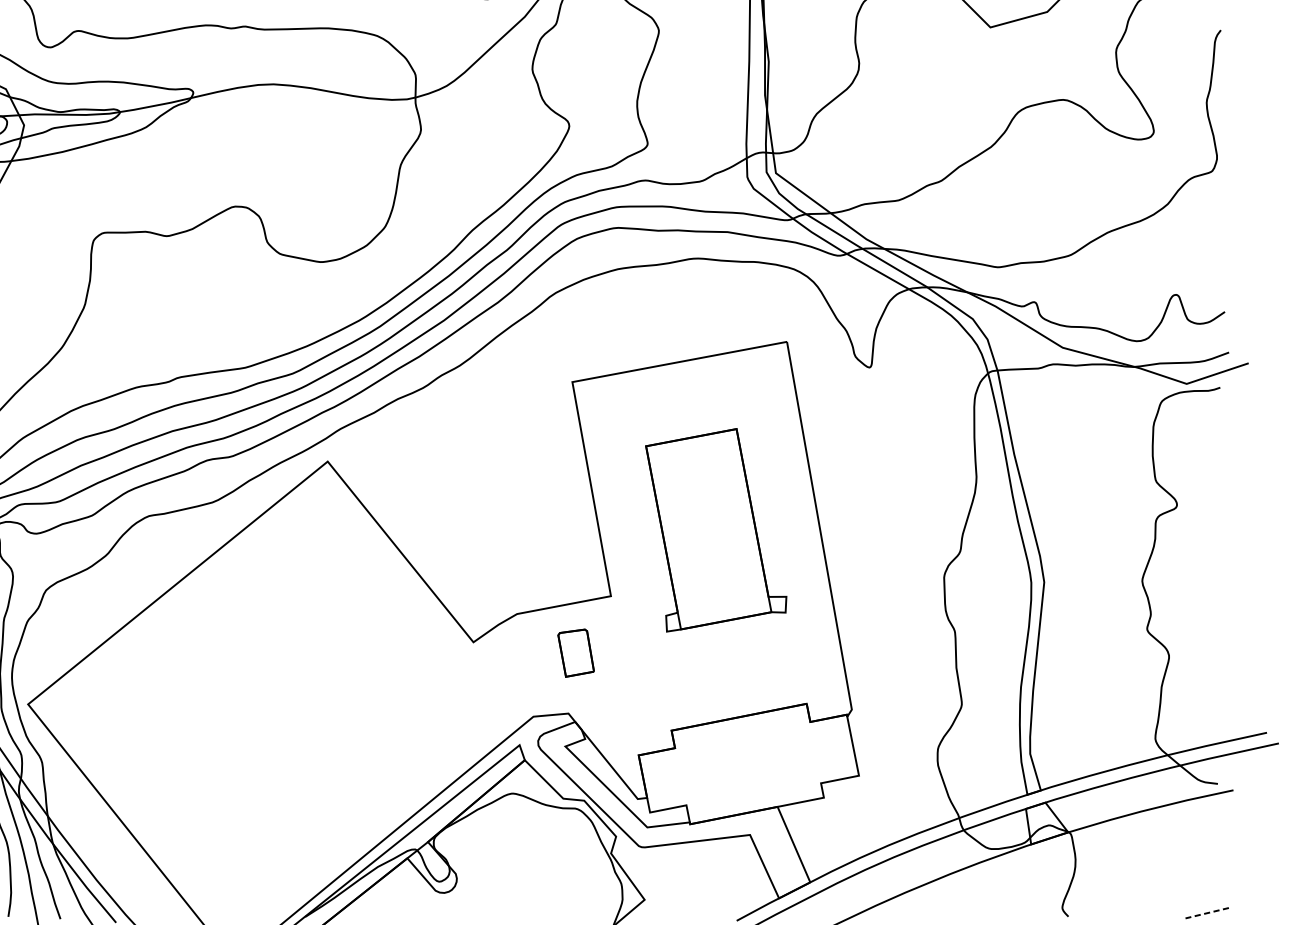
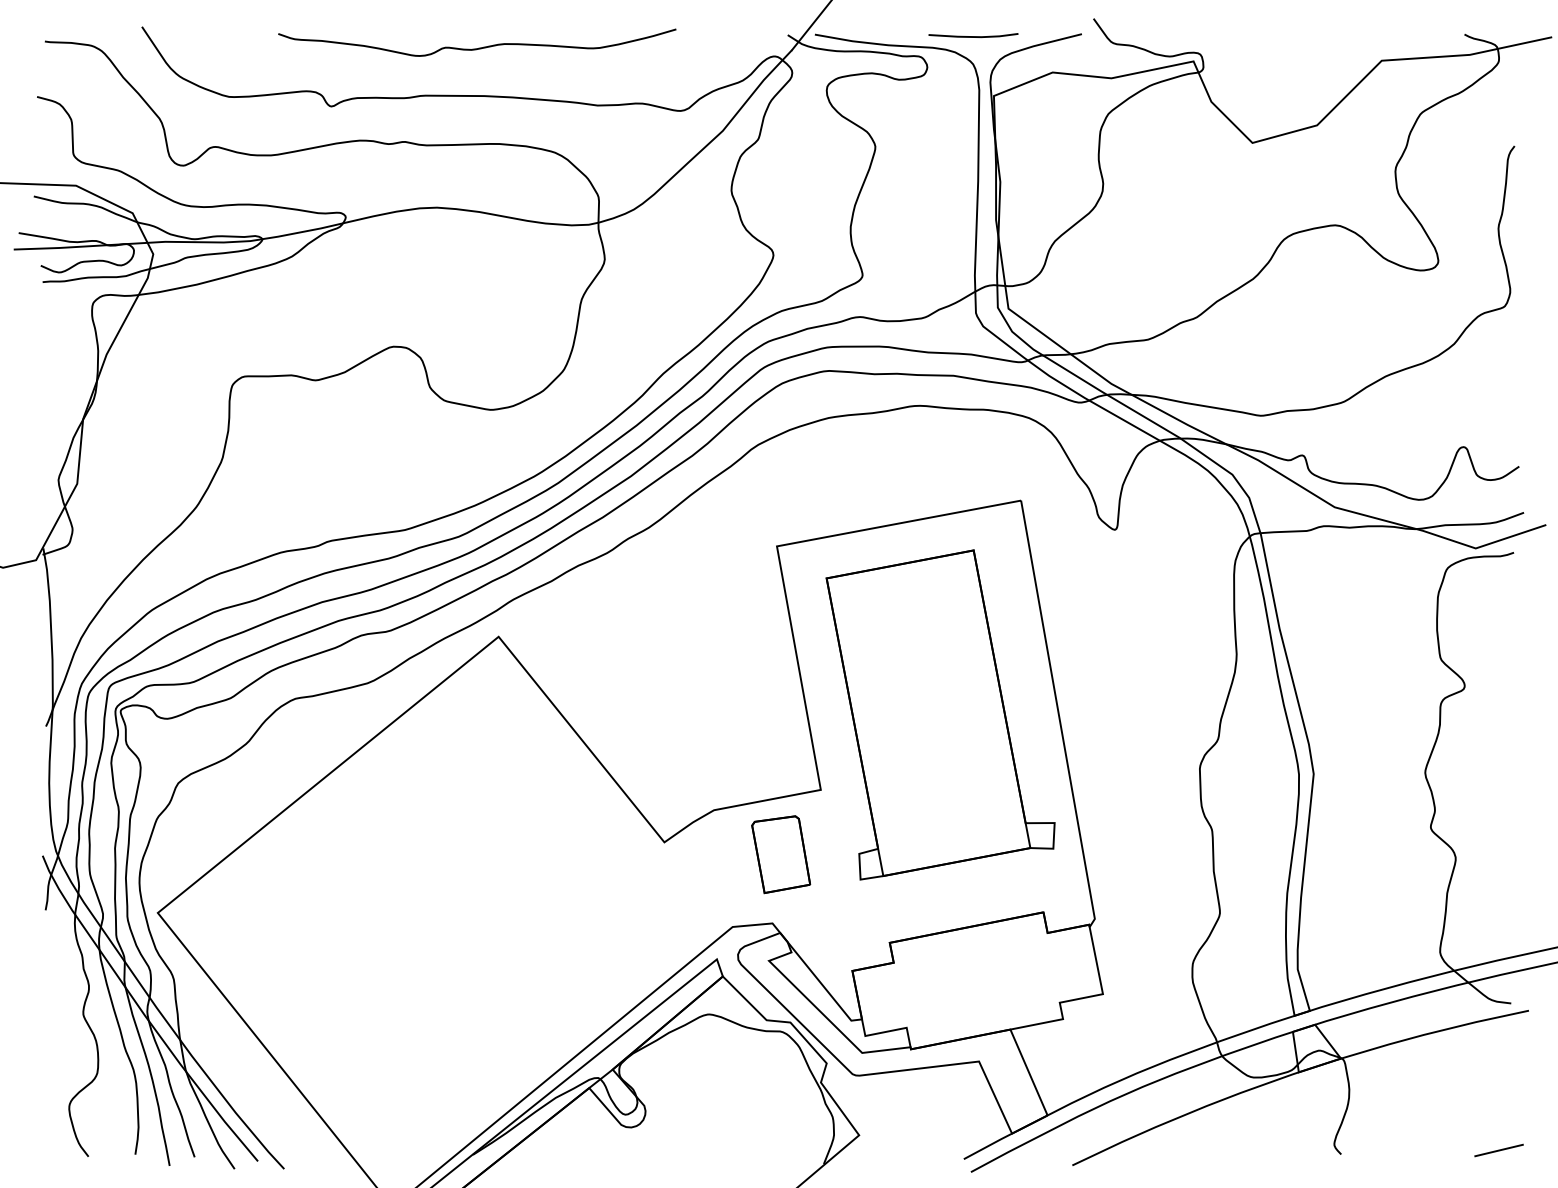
part: (716, 529) -> (940, 714), size x1.43
part: (576, 652) -> (781, 854), size x1.43
line: (1206, 913) -> (1498, 1150), dashed -> solid

